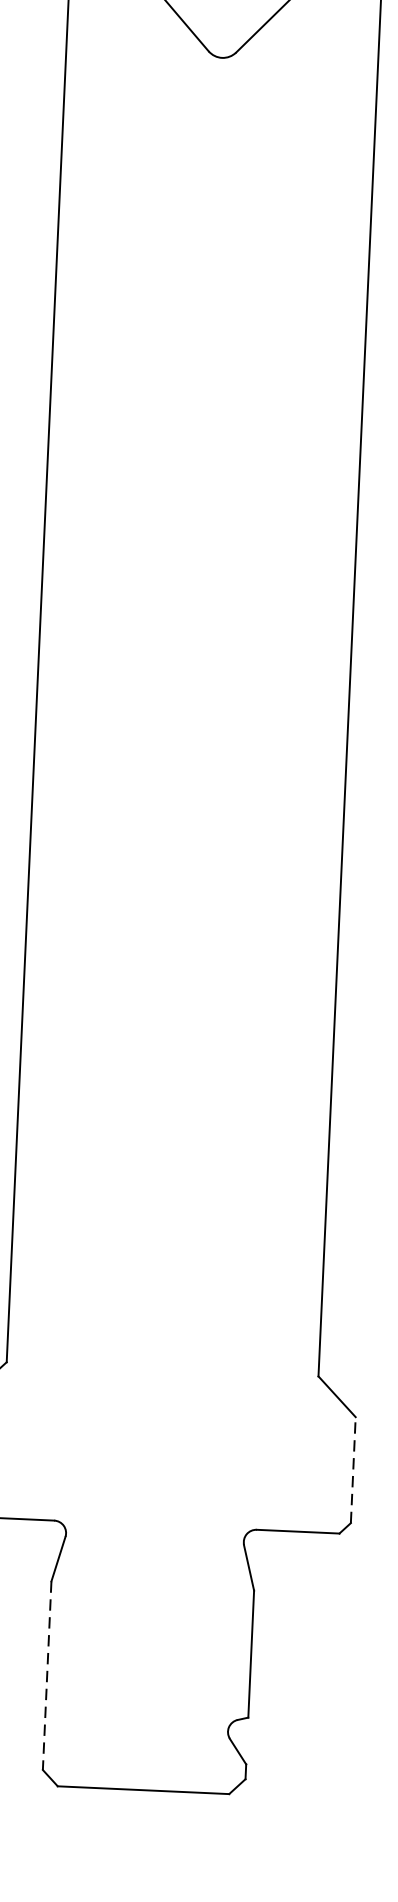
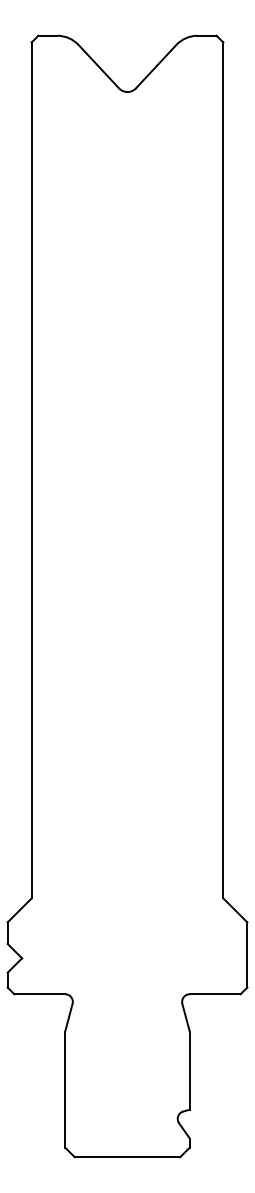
line: (353, 1469) -> (247, 954), dashed -> solid
line: (47, 1675) -> (65, 1089), dashed -> solid

